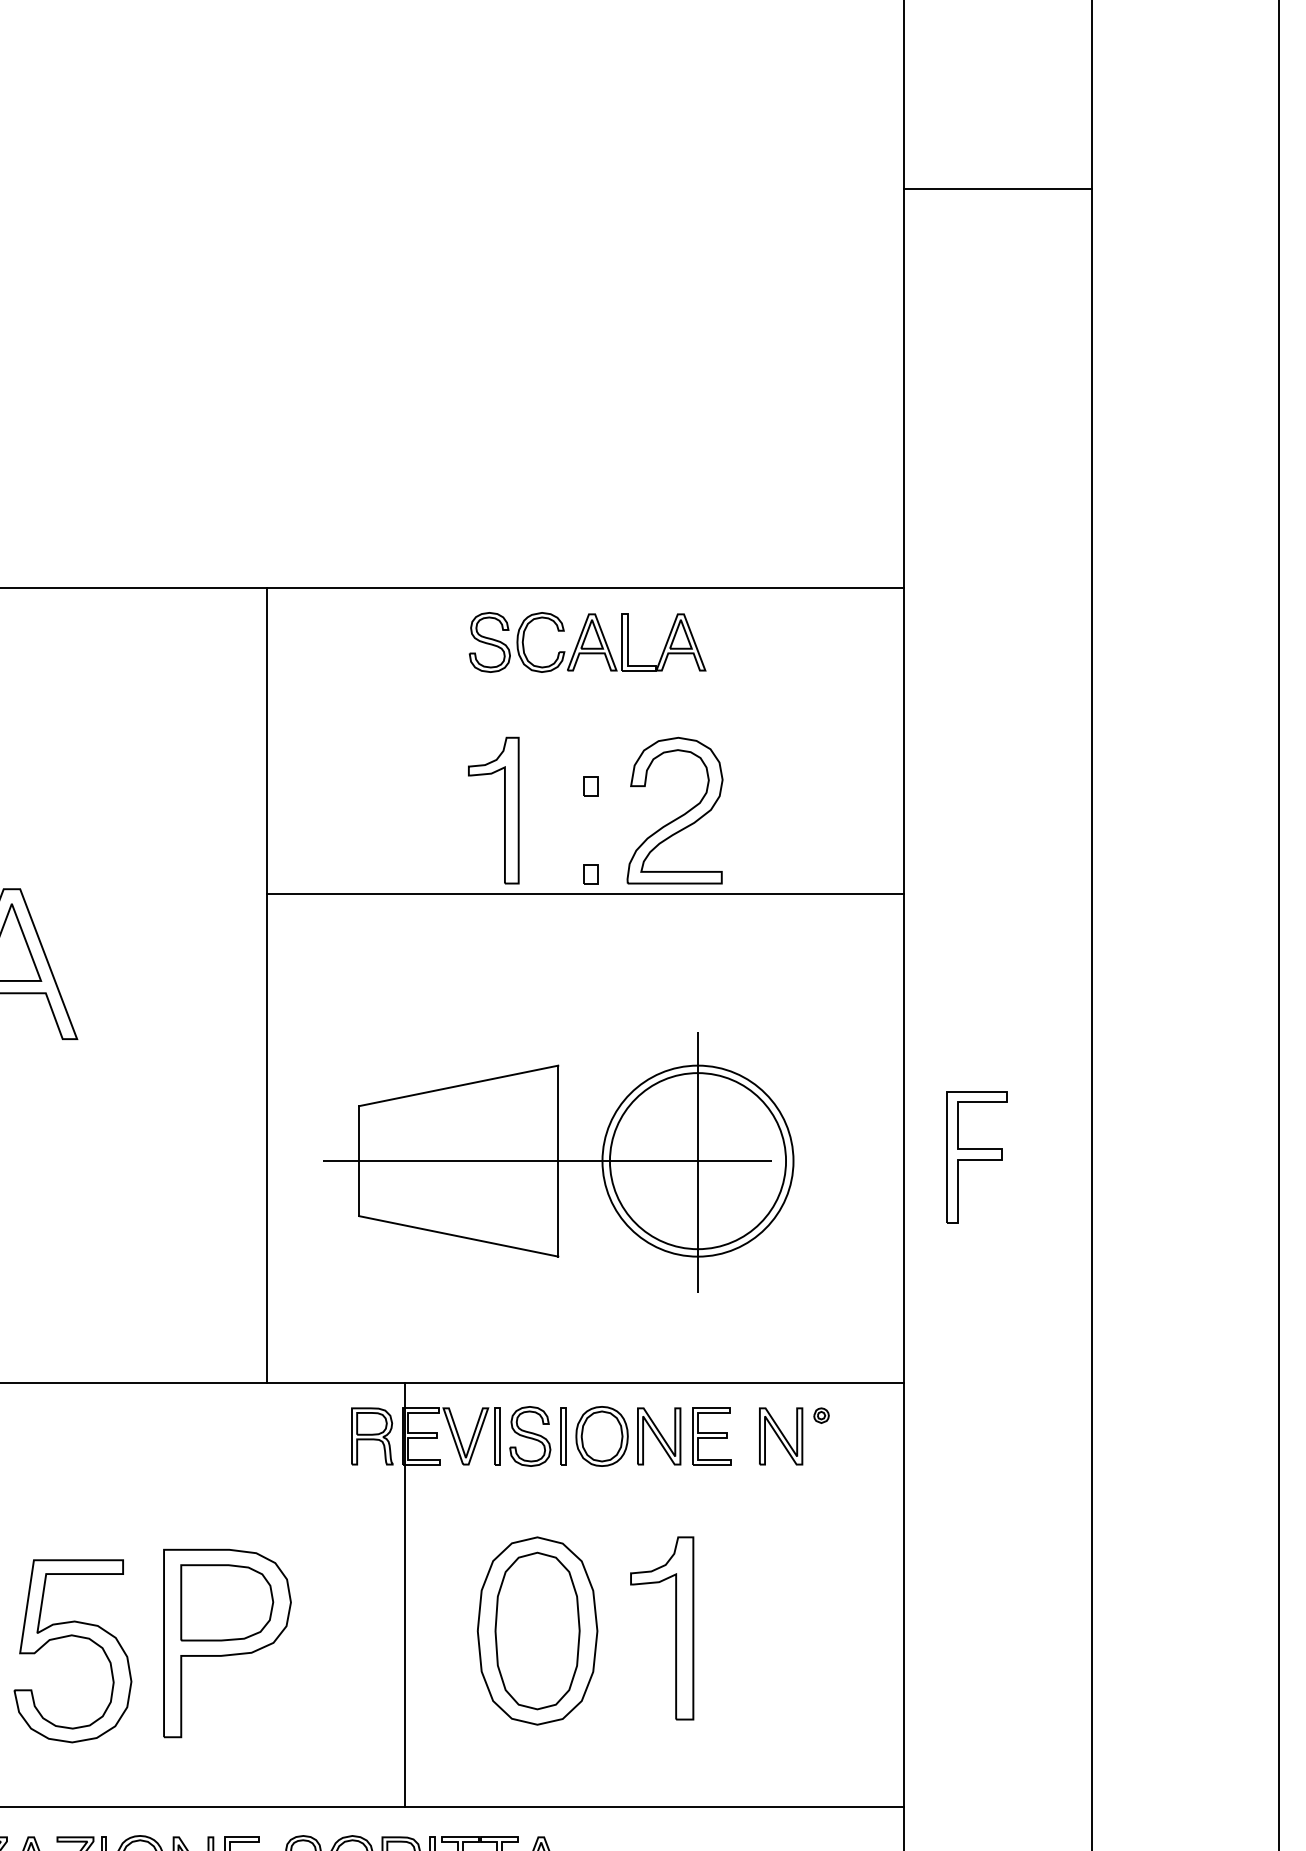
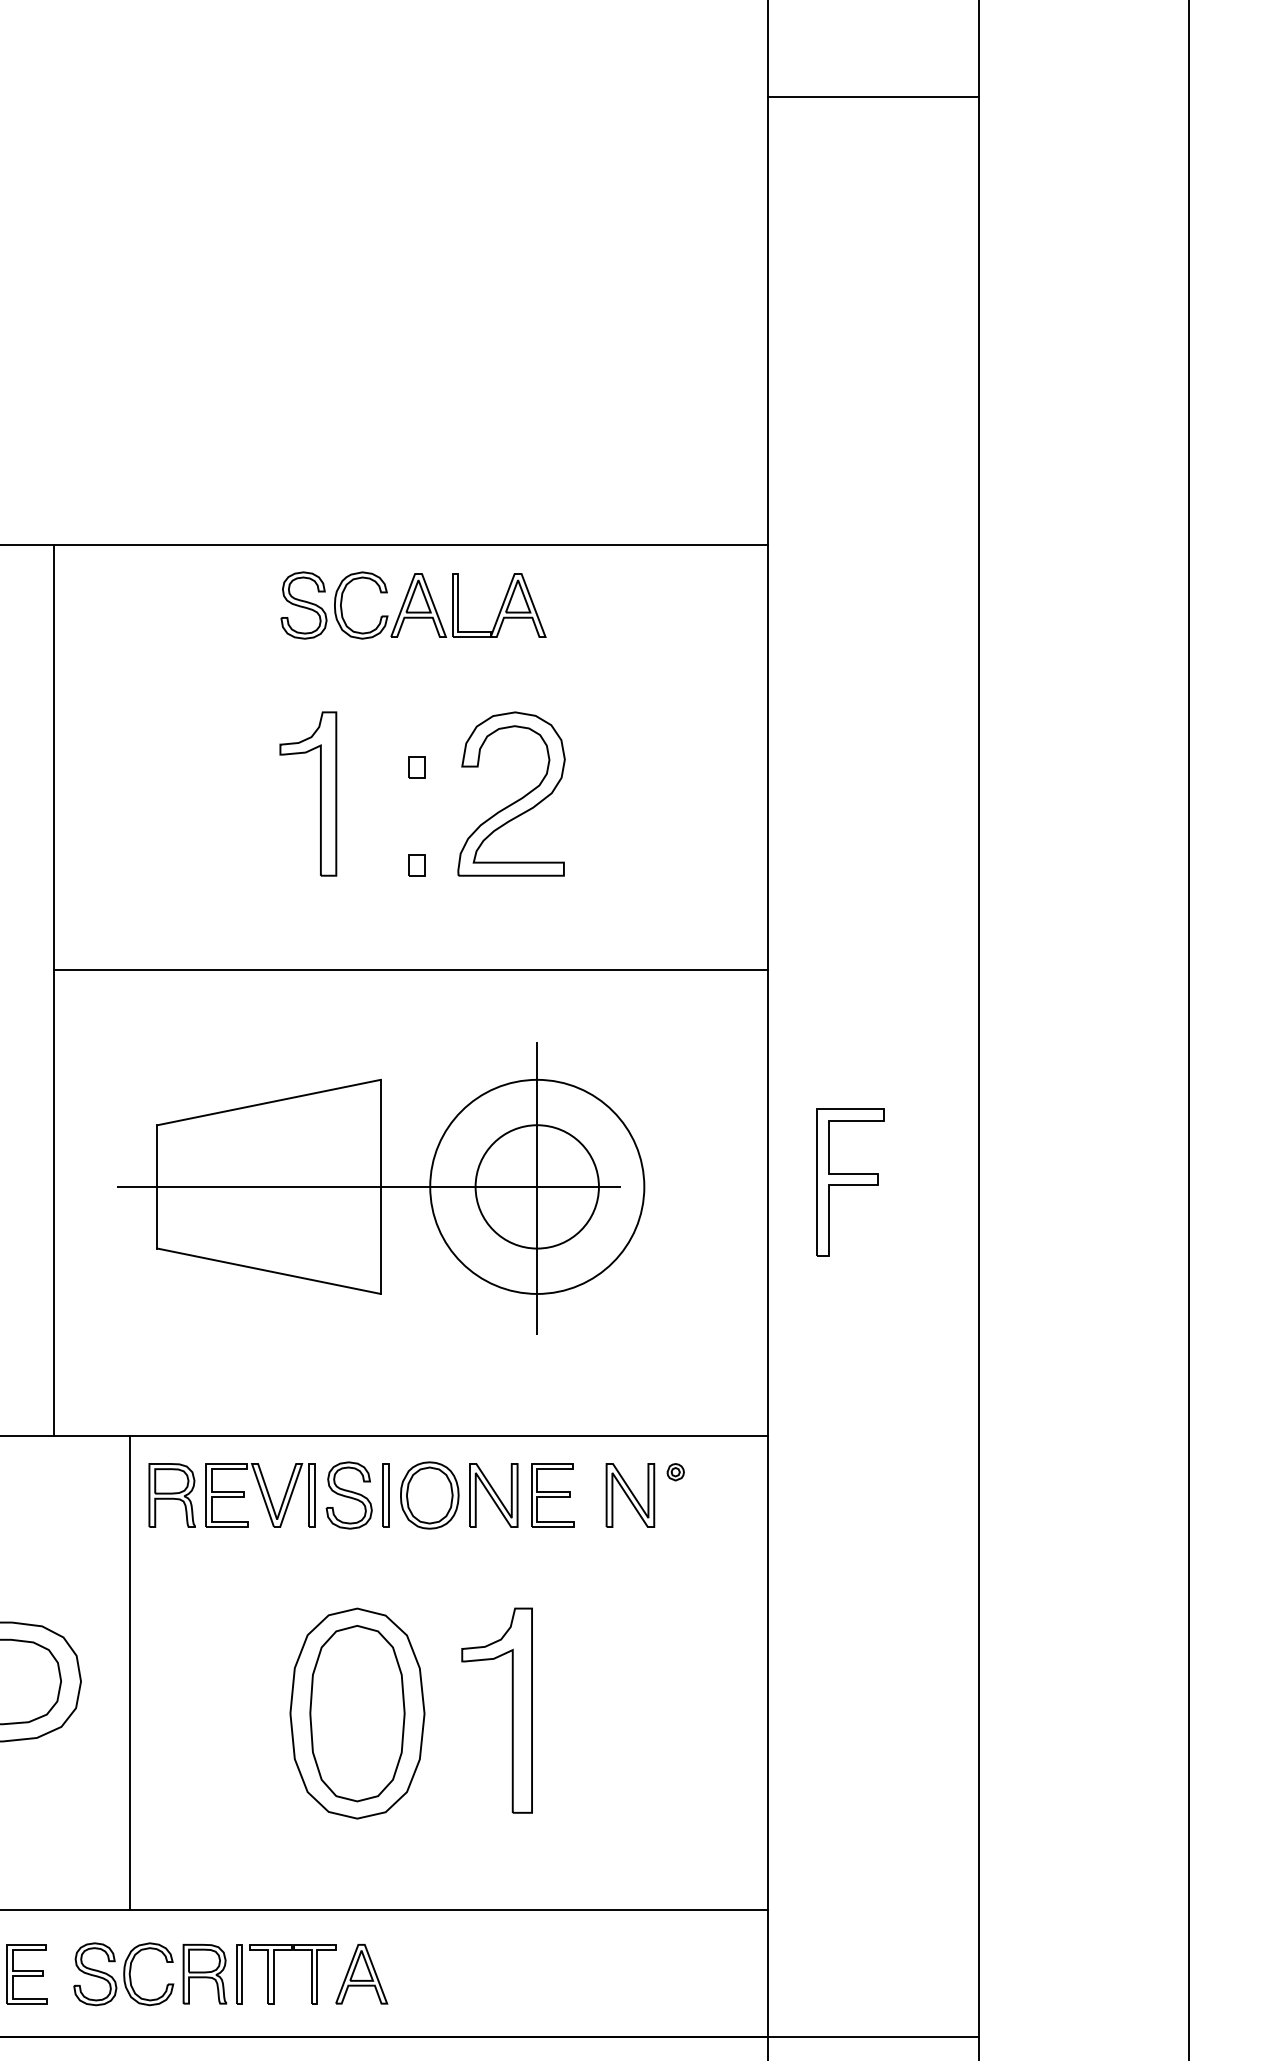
line: (585, 893) -> (411, 969), moved
circle: (697, 1161) -> (536, 1187), size x0.62
line: (404, 1594) -> (129, 1672), moved

